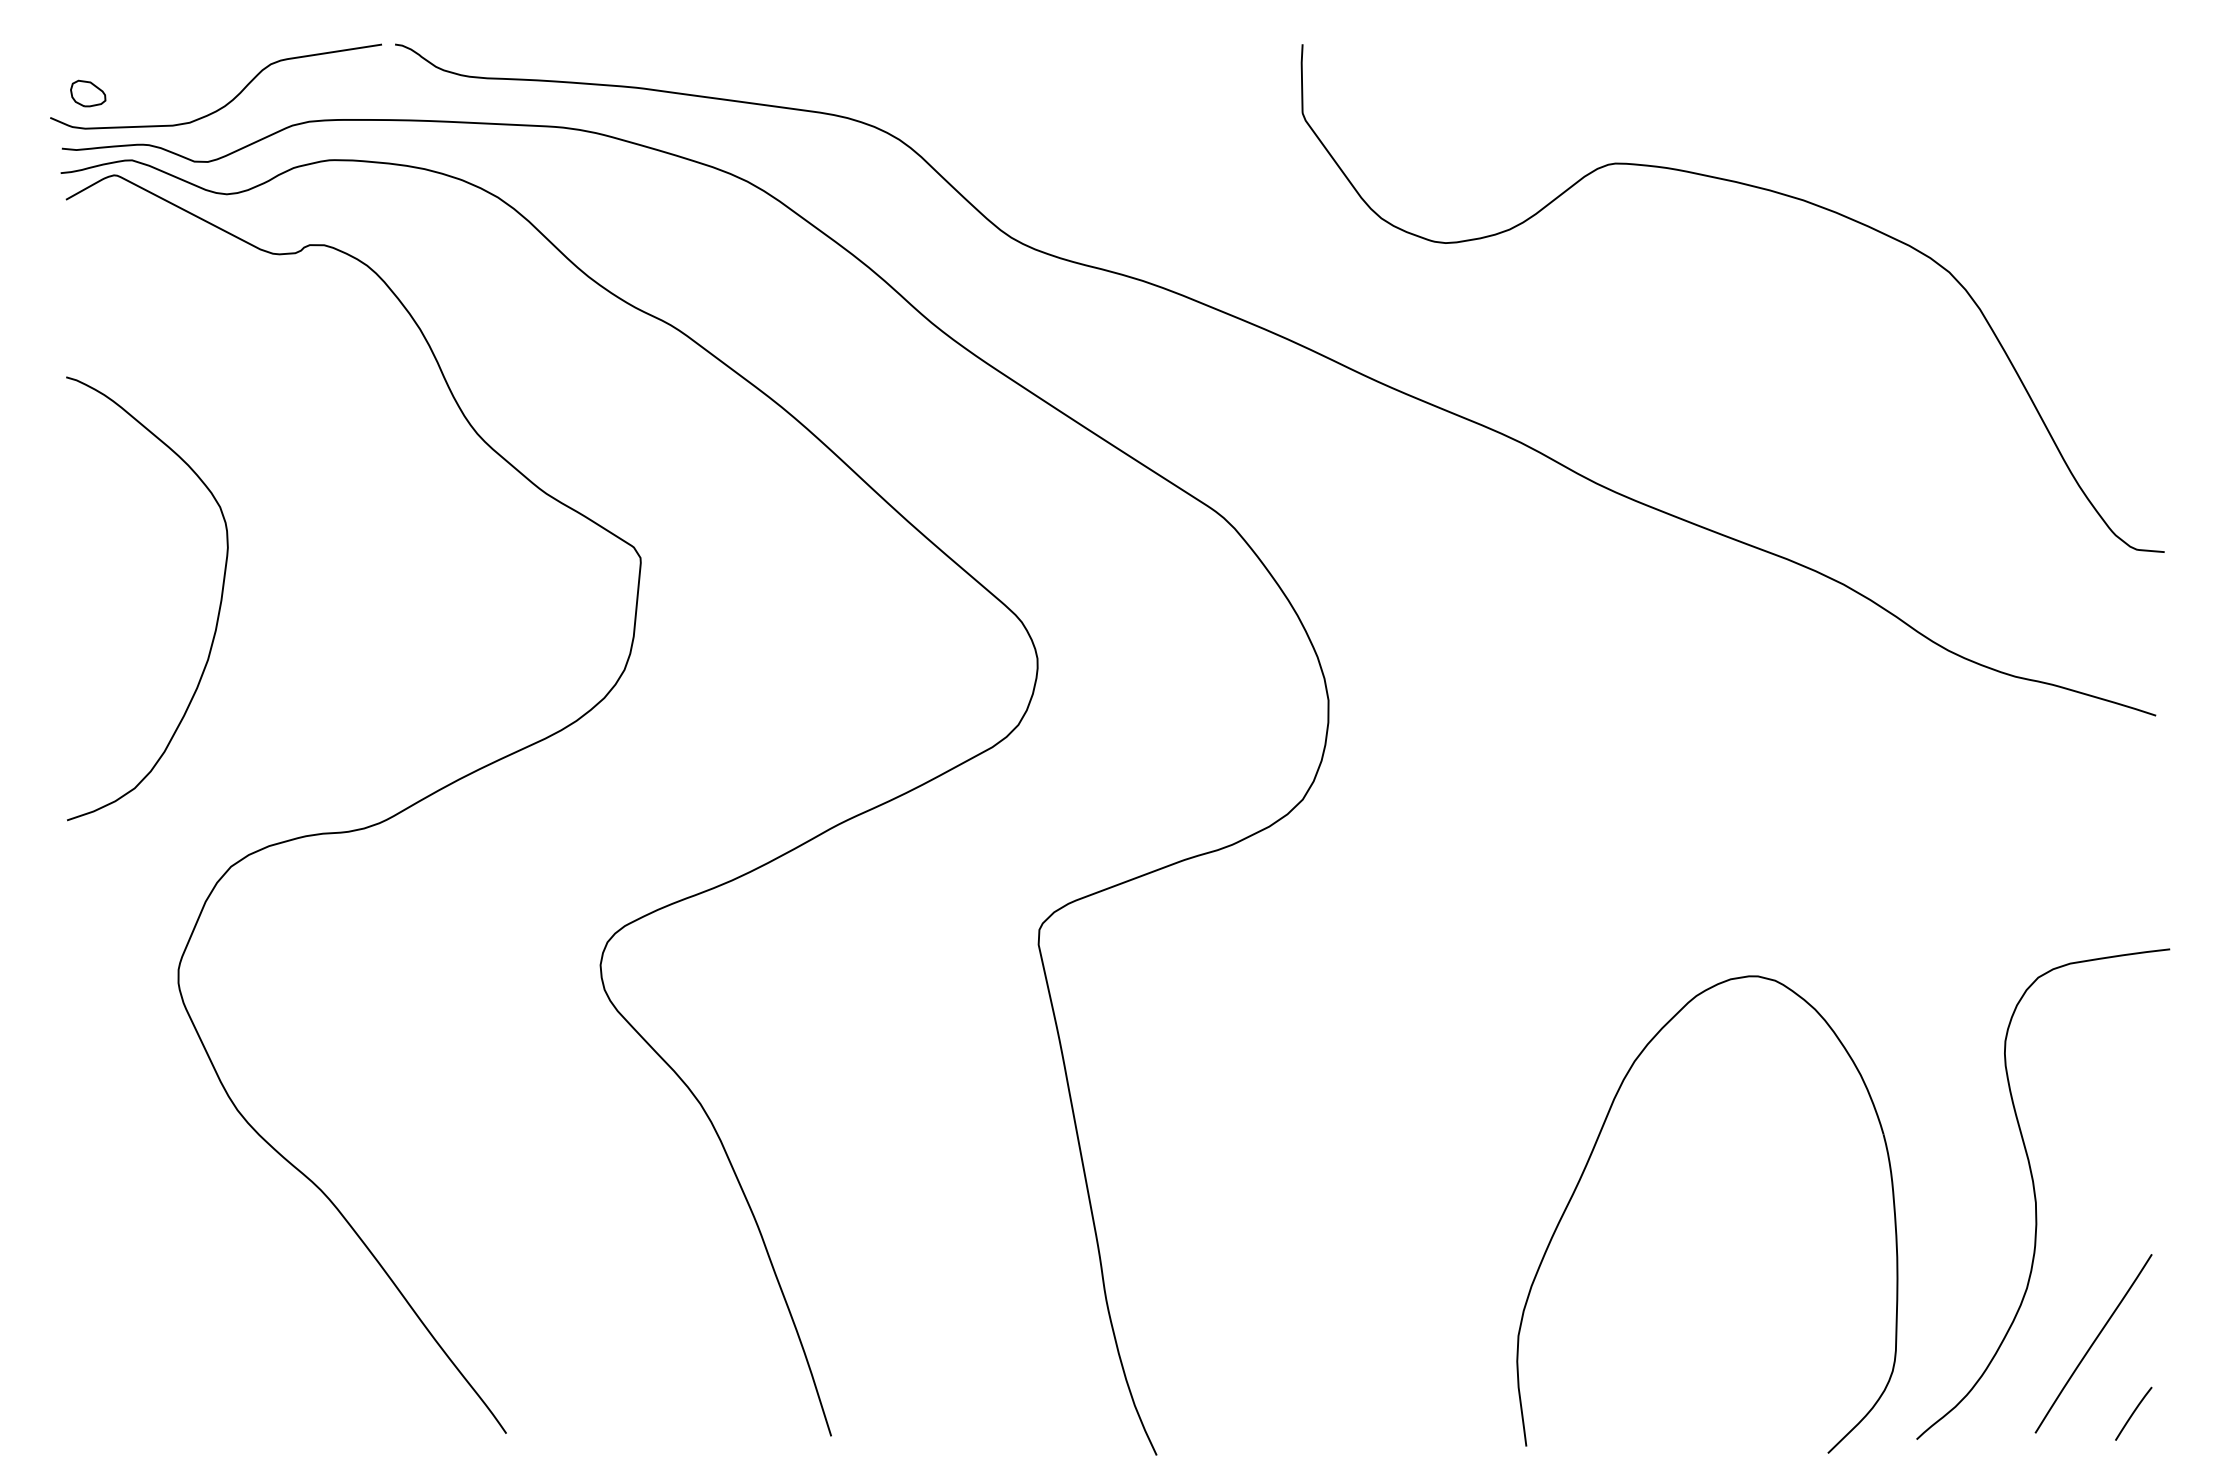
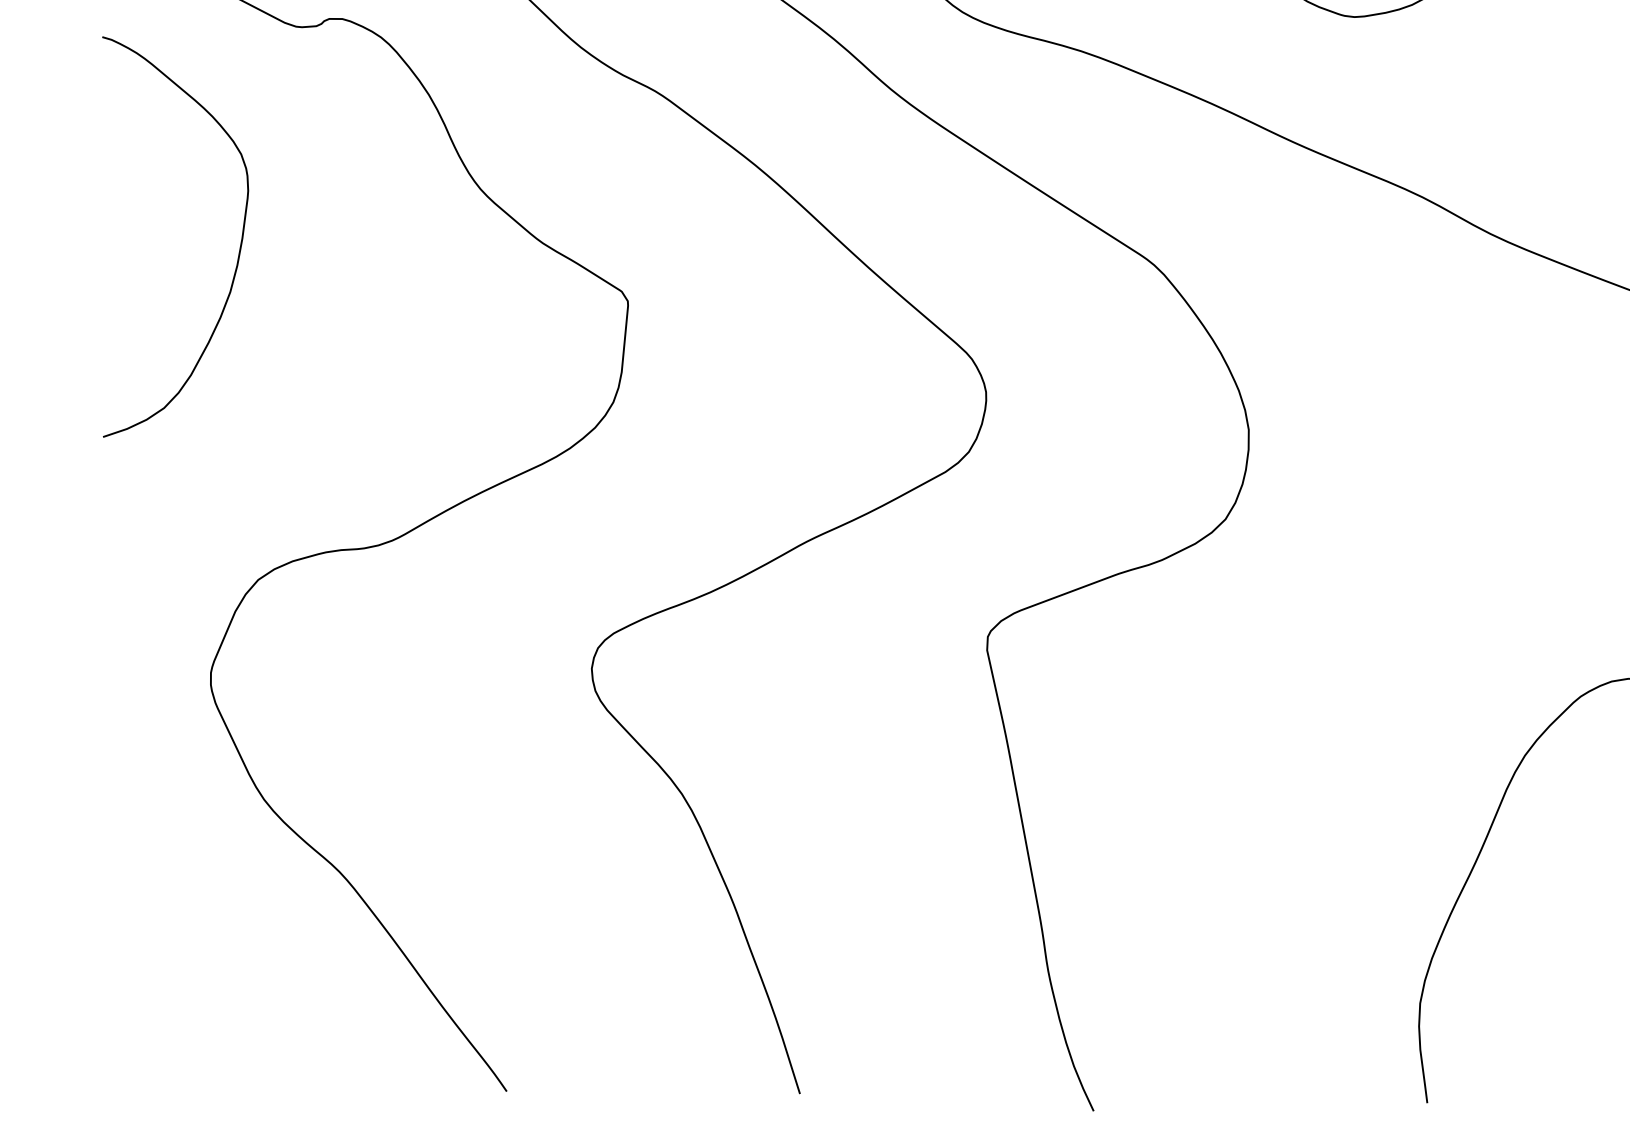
curve: (217, 614) -> (238, 251), moved

